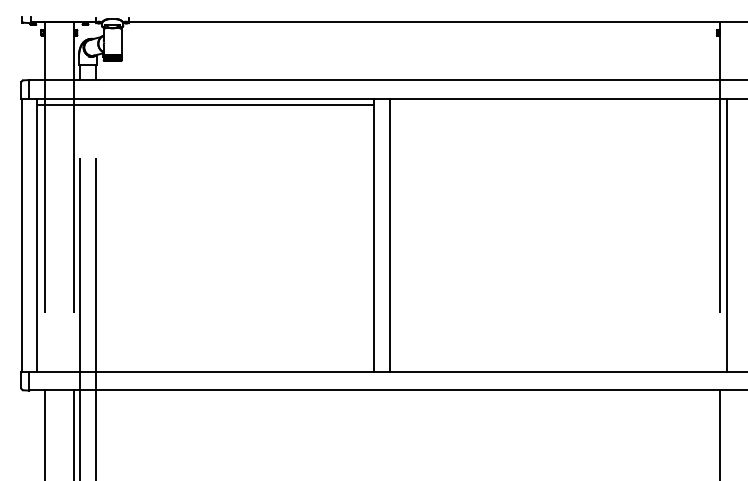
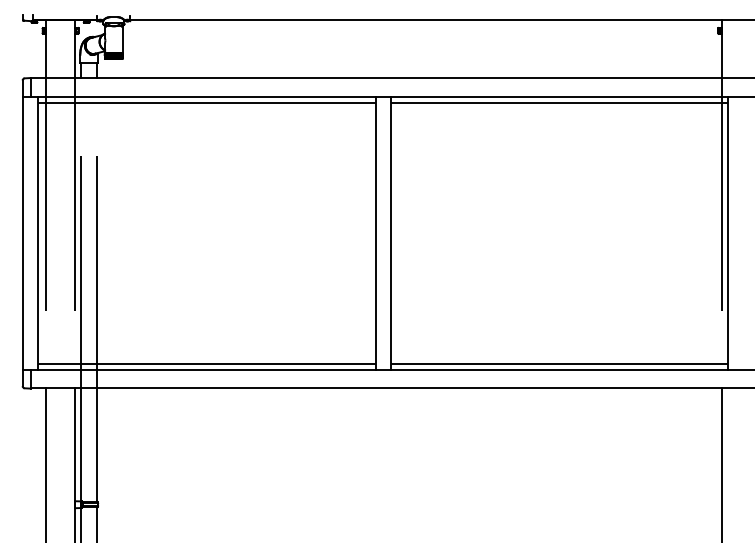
line: (558, 105) -> (559, 103), added
line: (205, 365) -> (206, 363), added
line: (558, 365) -> (559, 363), added

